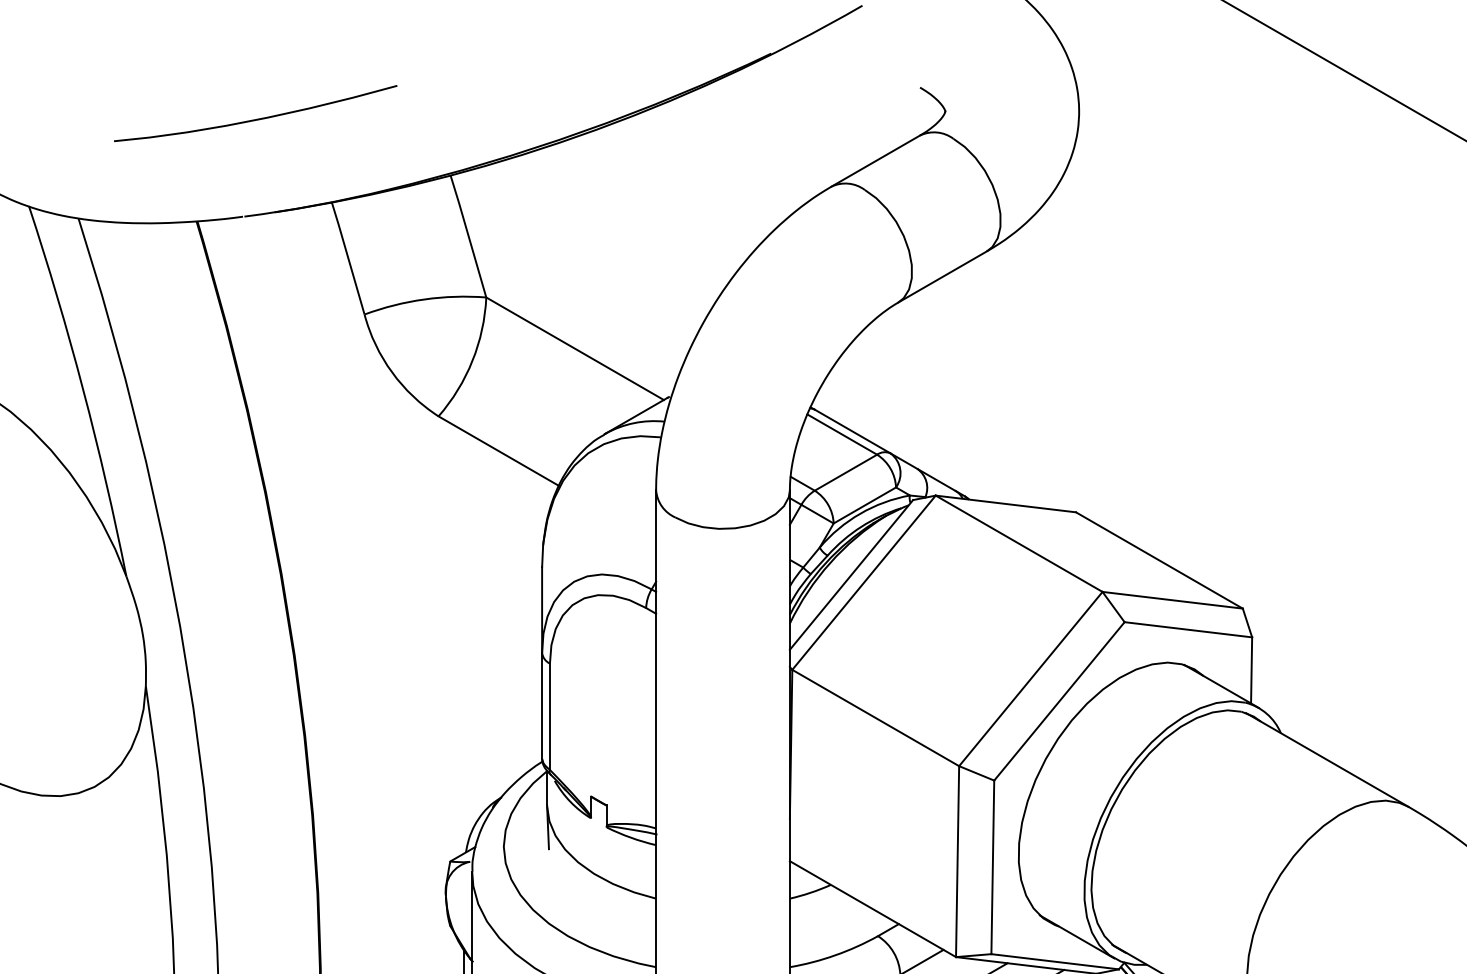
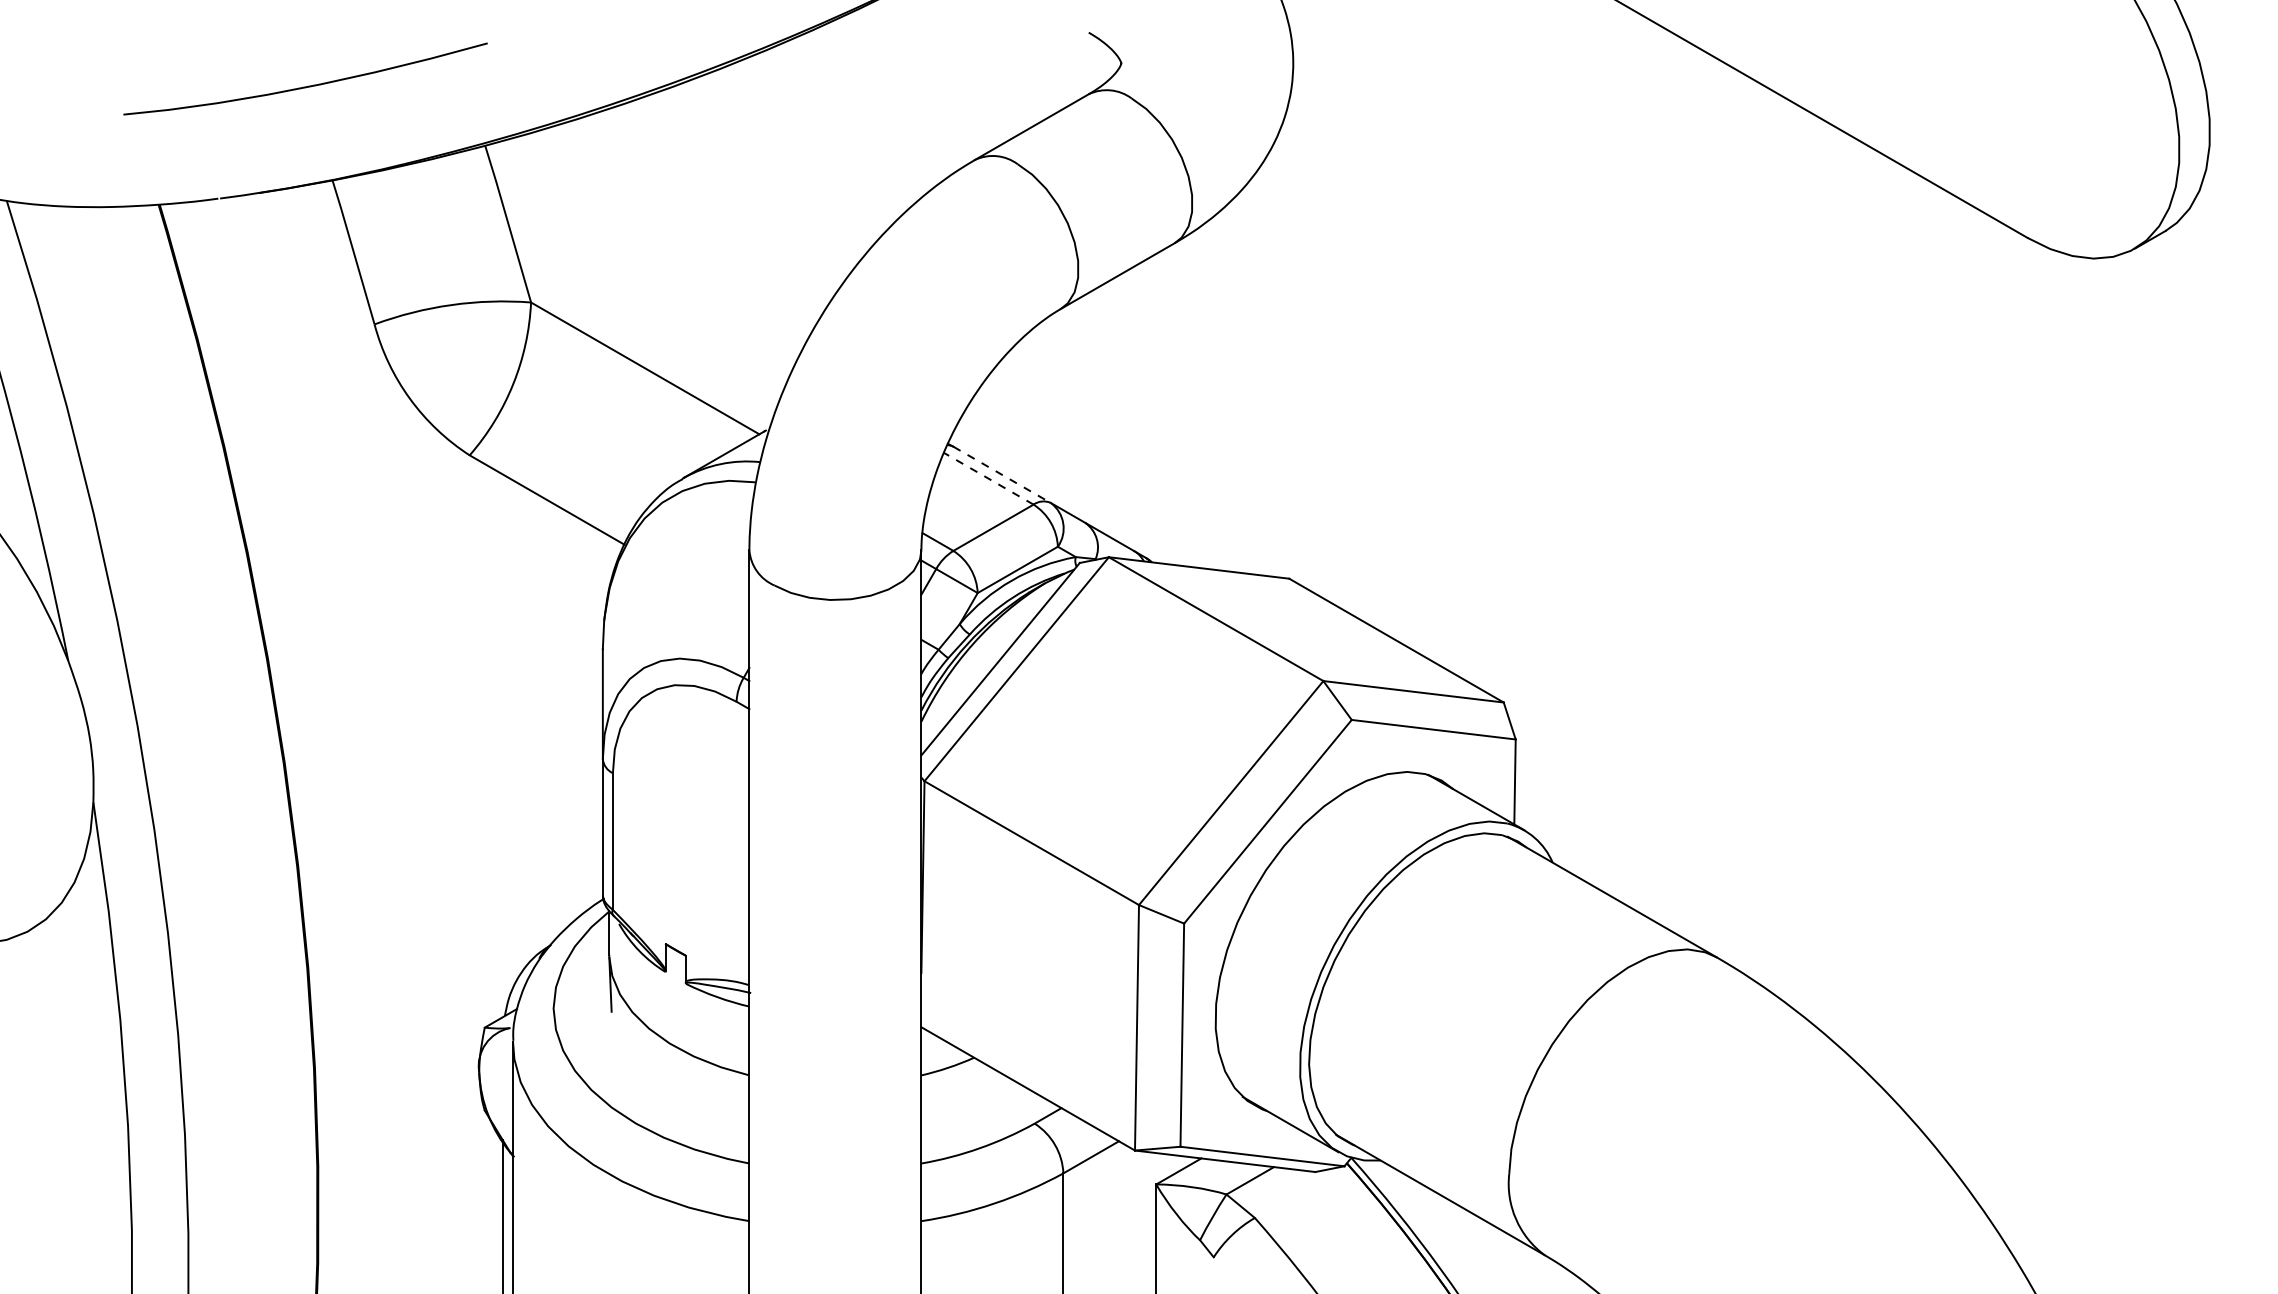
curve: (257, 118) -> (308, 85), moved
line: (852, 432) -> (1002, 475), solid -> dashed
line: (842, 434) -> (988, 478), solid -> dashed

